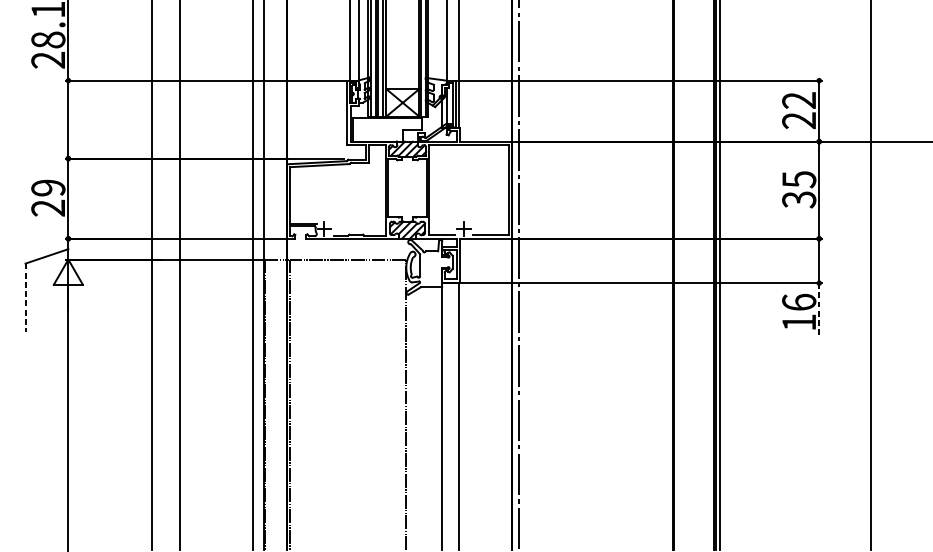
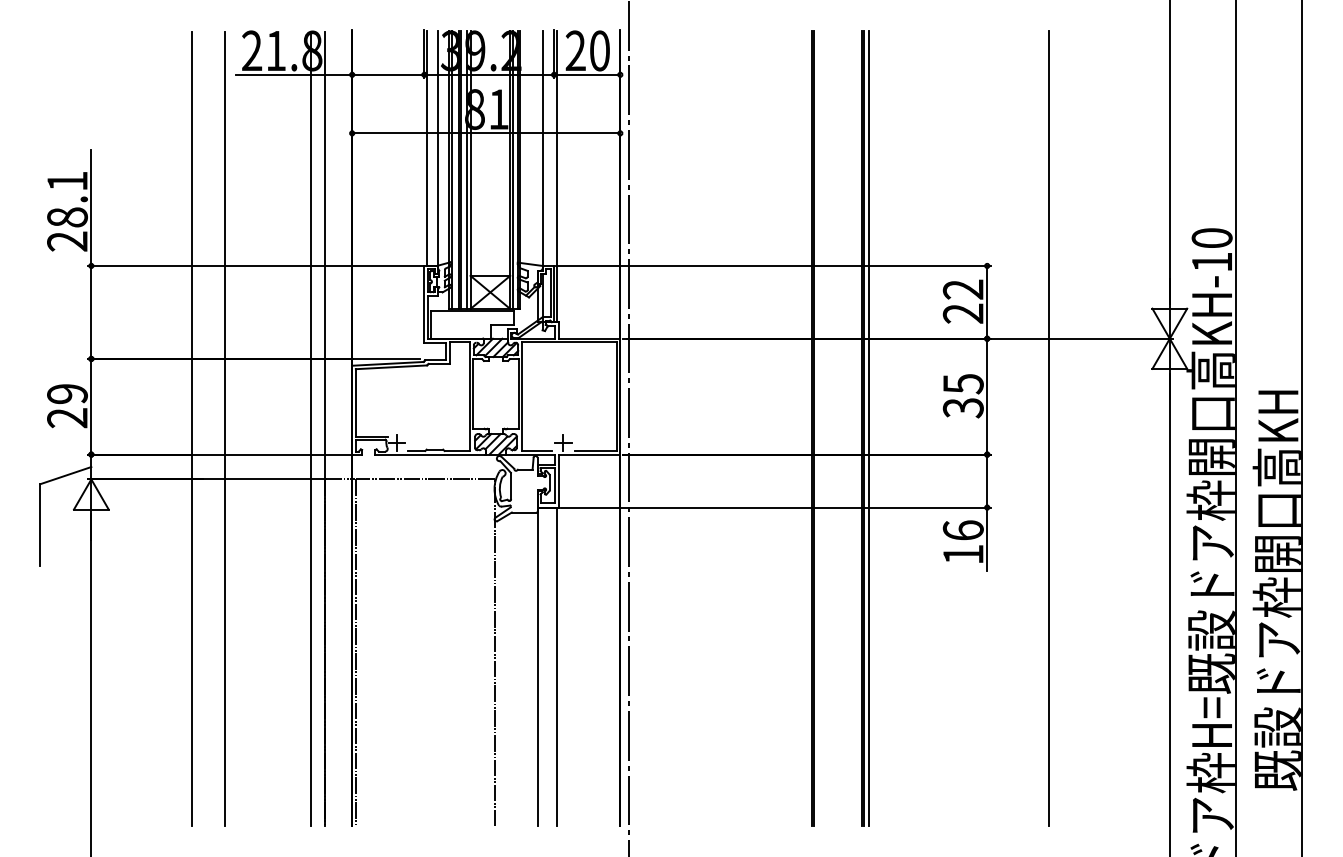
line: (25, 298) -> (40, 525), dashed -> solid
line: (819, 309) -> (987, 539), dashed -> solid

